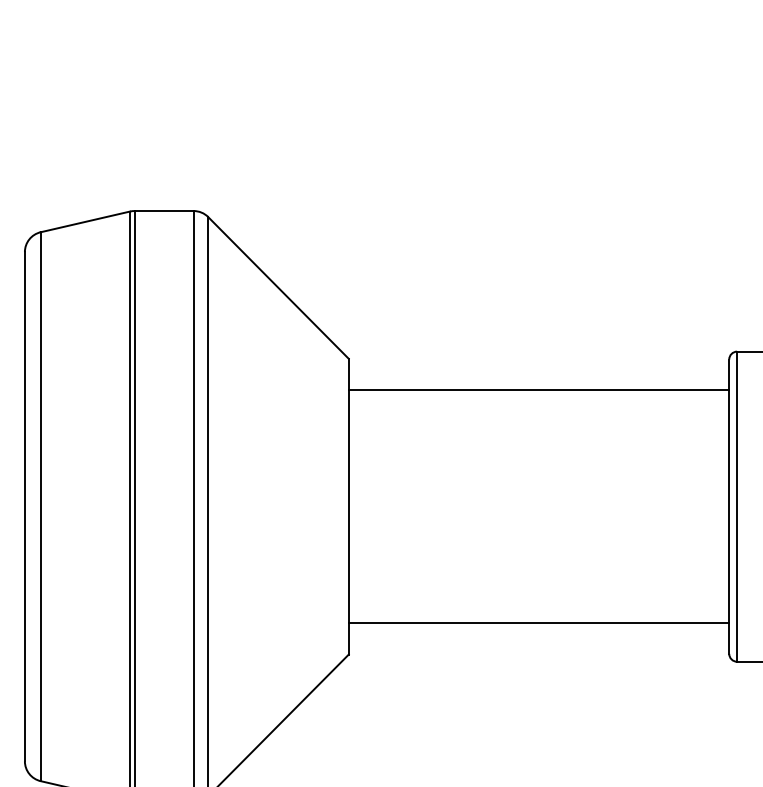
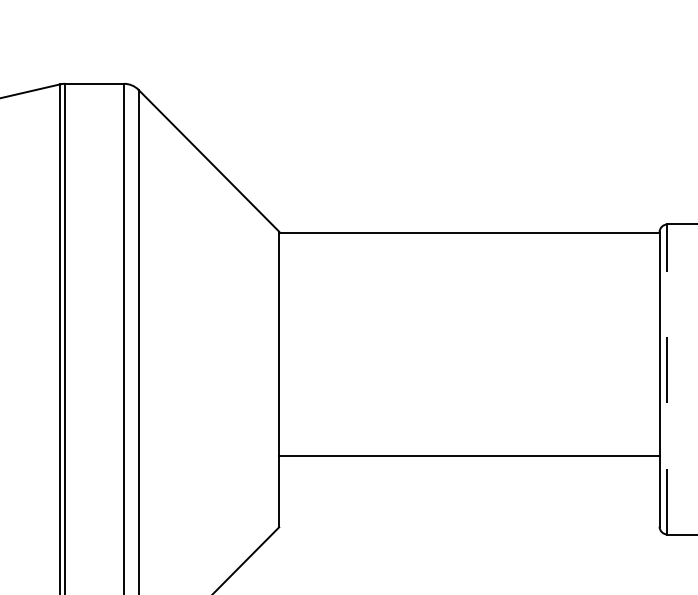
line: (538, 390) -> (468, 233), moved
line: (737, 506) -> (667, 379), solid -> dashed
line: (538, 623) -> (468, 456), moved

